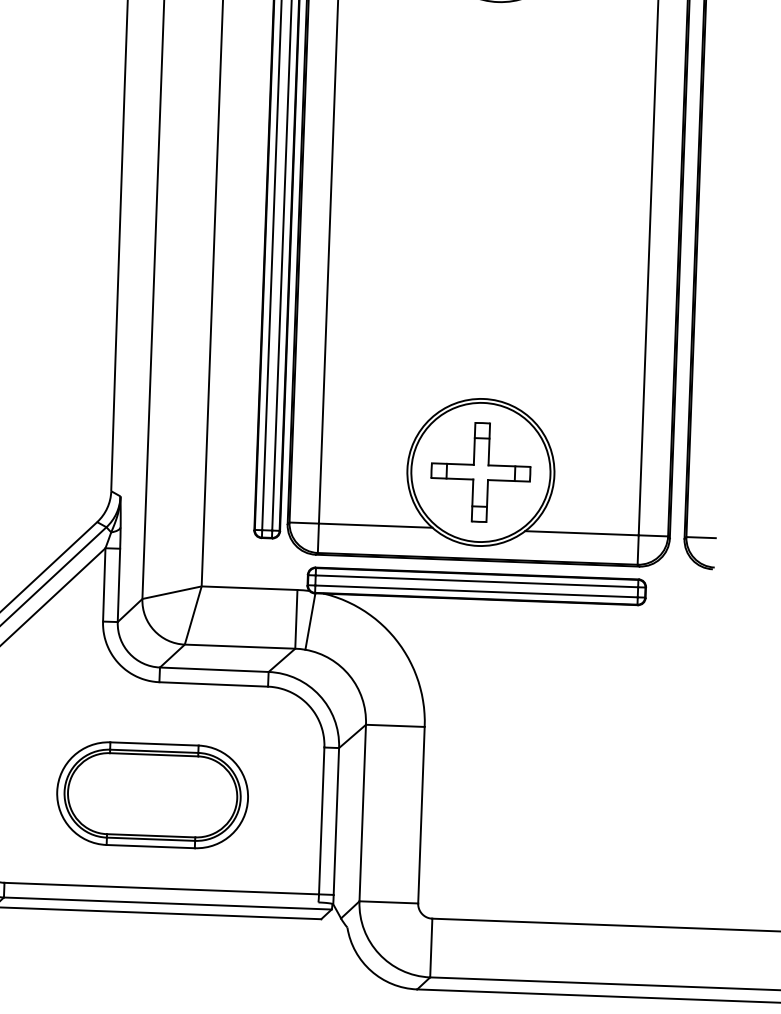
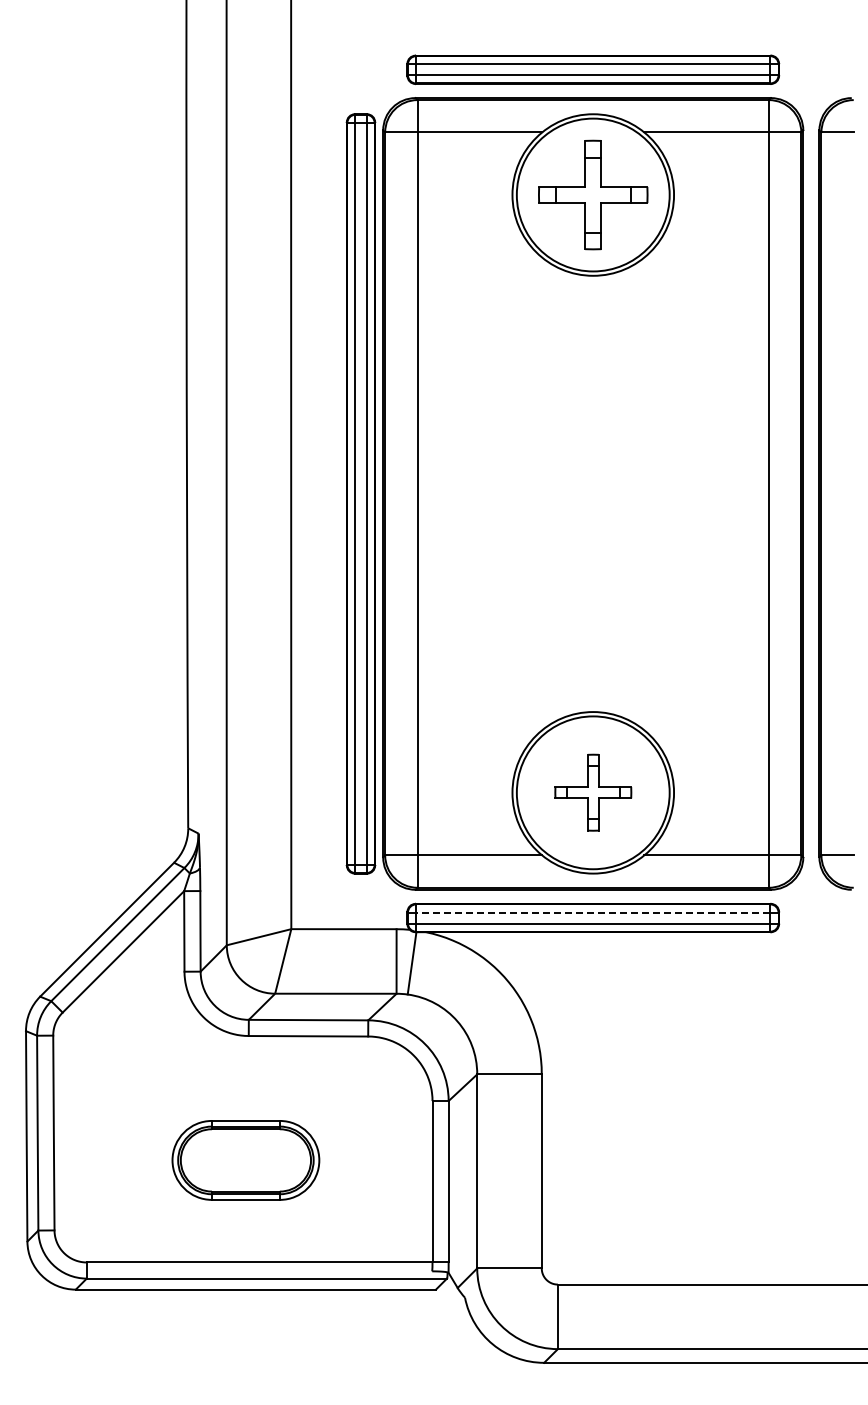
part: (481, 472) -> (593, 792), size x0.7
line: (476, 581) -> (592, 912), solid -> dashed
part: (152, 795) -> (245, 1160), size x0.7

